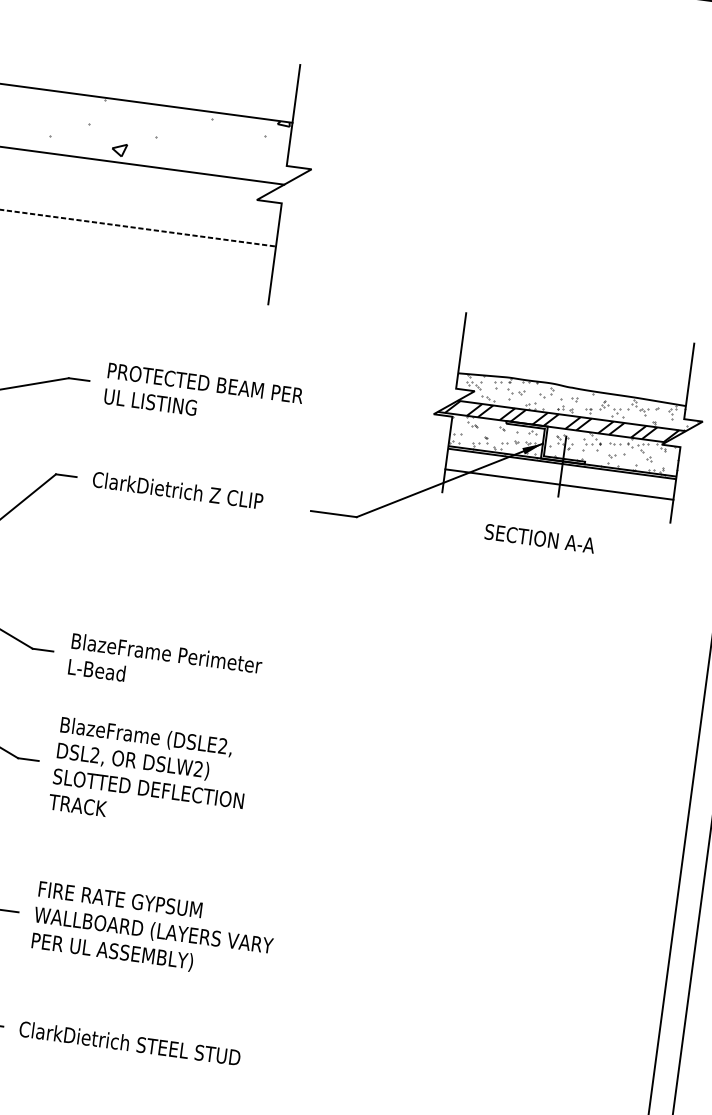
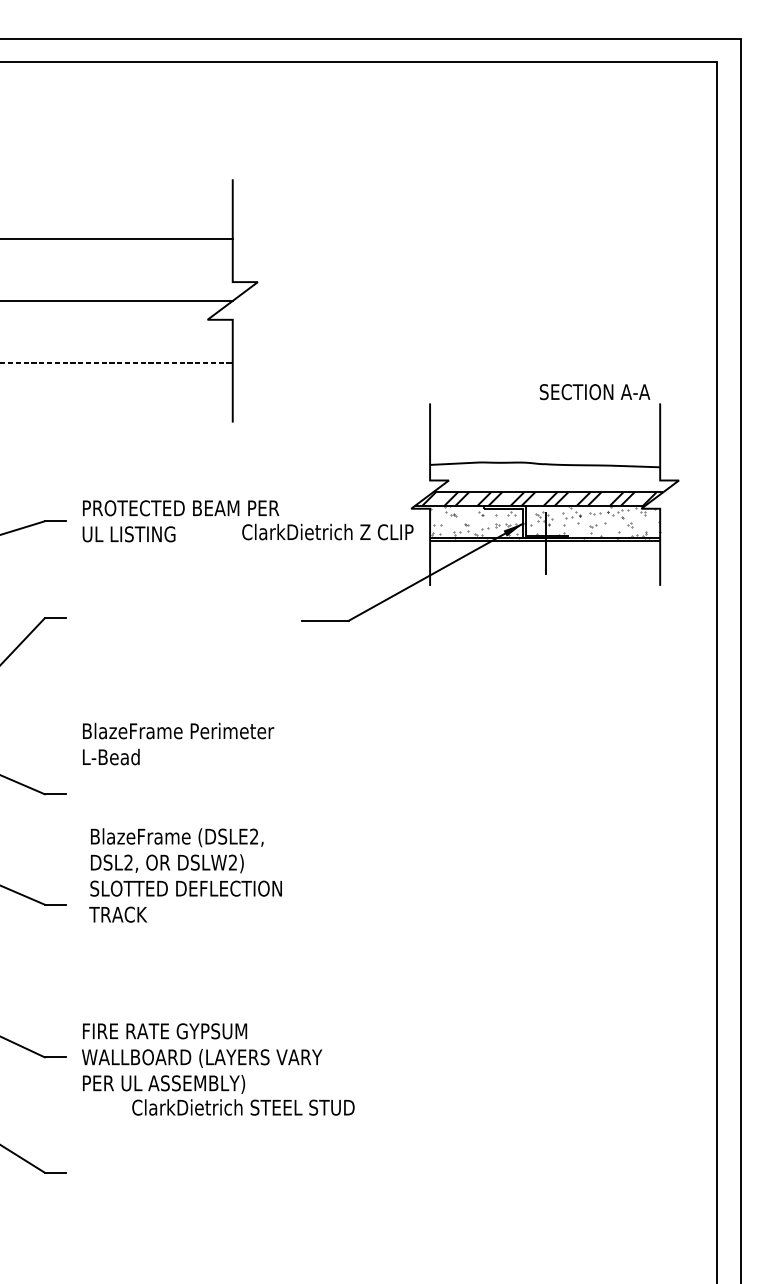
hatch: (187, 136) -> (130, 266), removed
hatch: (581, 402) -> (556, 477), removed
line: (559, 484) -> (545, 561), removed
text: (177, 489) -> (327, 531), moved
text: (539, 539) -> (594, 392), moved
text: (165, 665) -> (178, 743), moved
text: (149, 775) -> (185, 875), moved
text: (130, 1043) -> (243, 1107), moved

